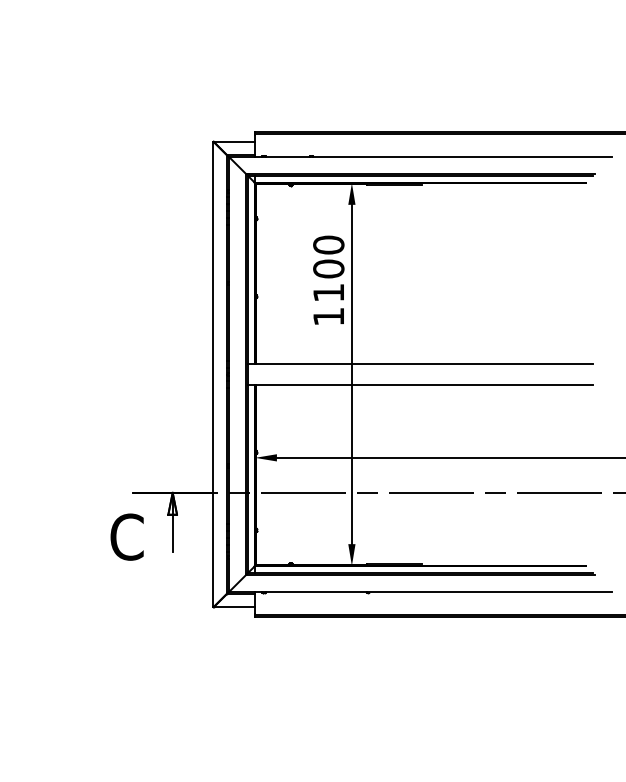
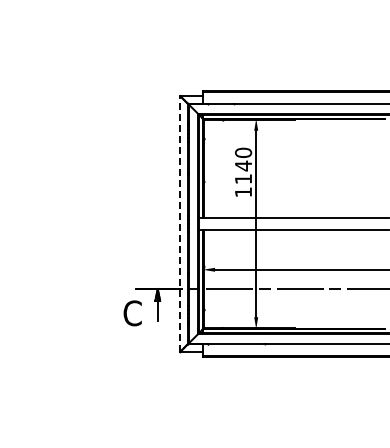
text: (328, 268) -> (243, 165), 1100 -> 1140
line: (212, 373) -> (179, 223), solid -> dashed

